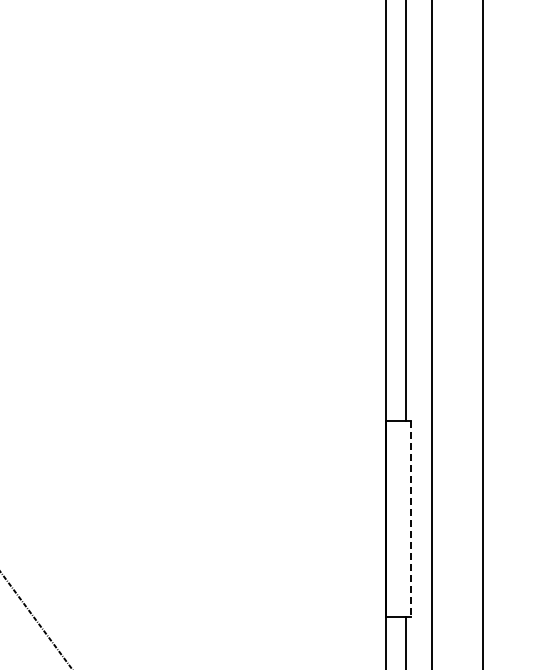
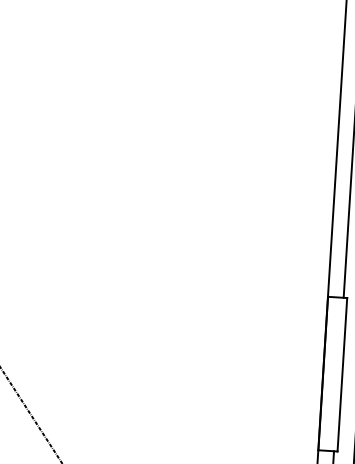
line: (410, 519) -> (342, 375), dashed -> solid

